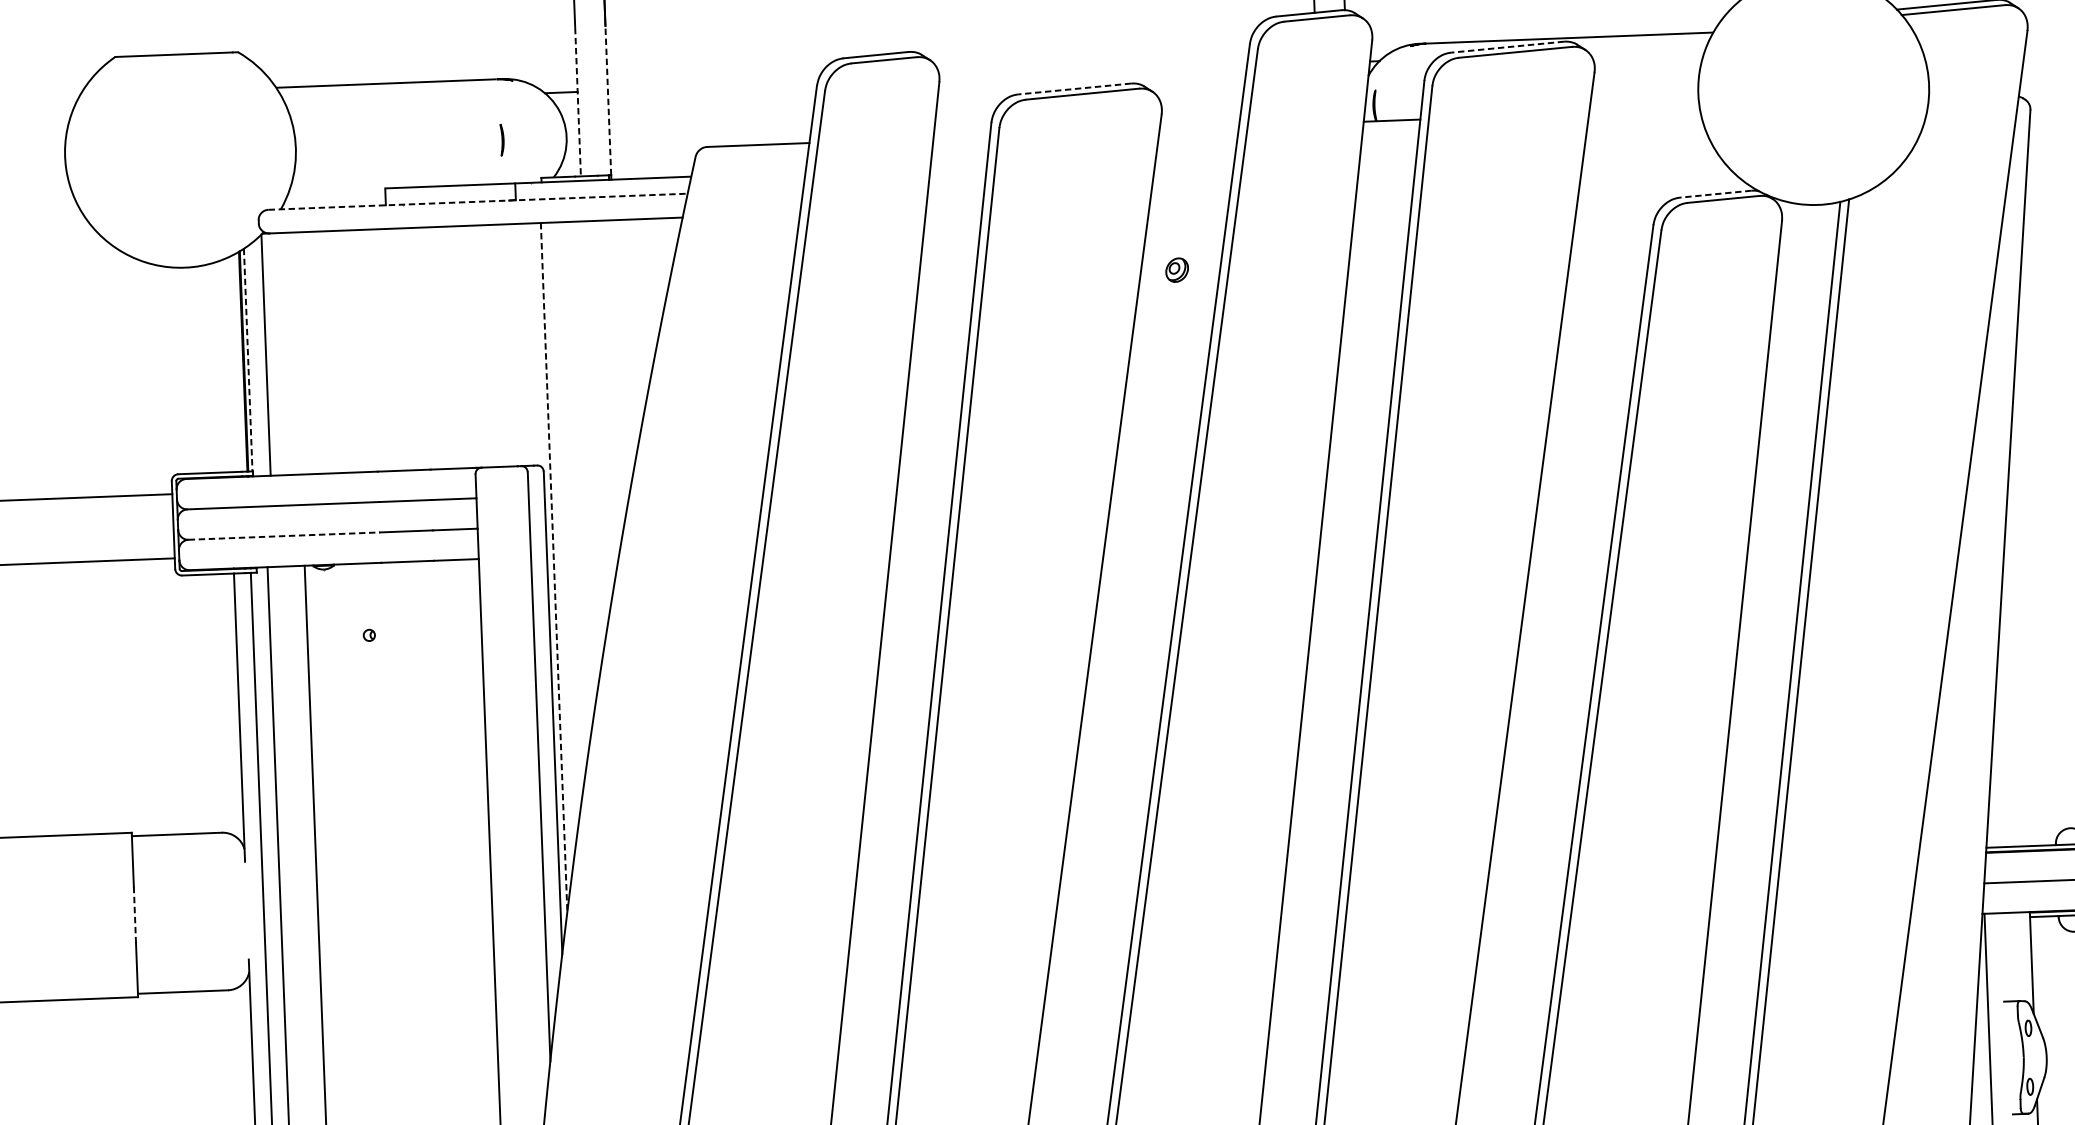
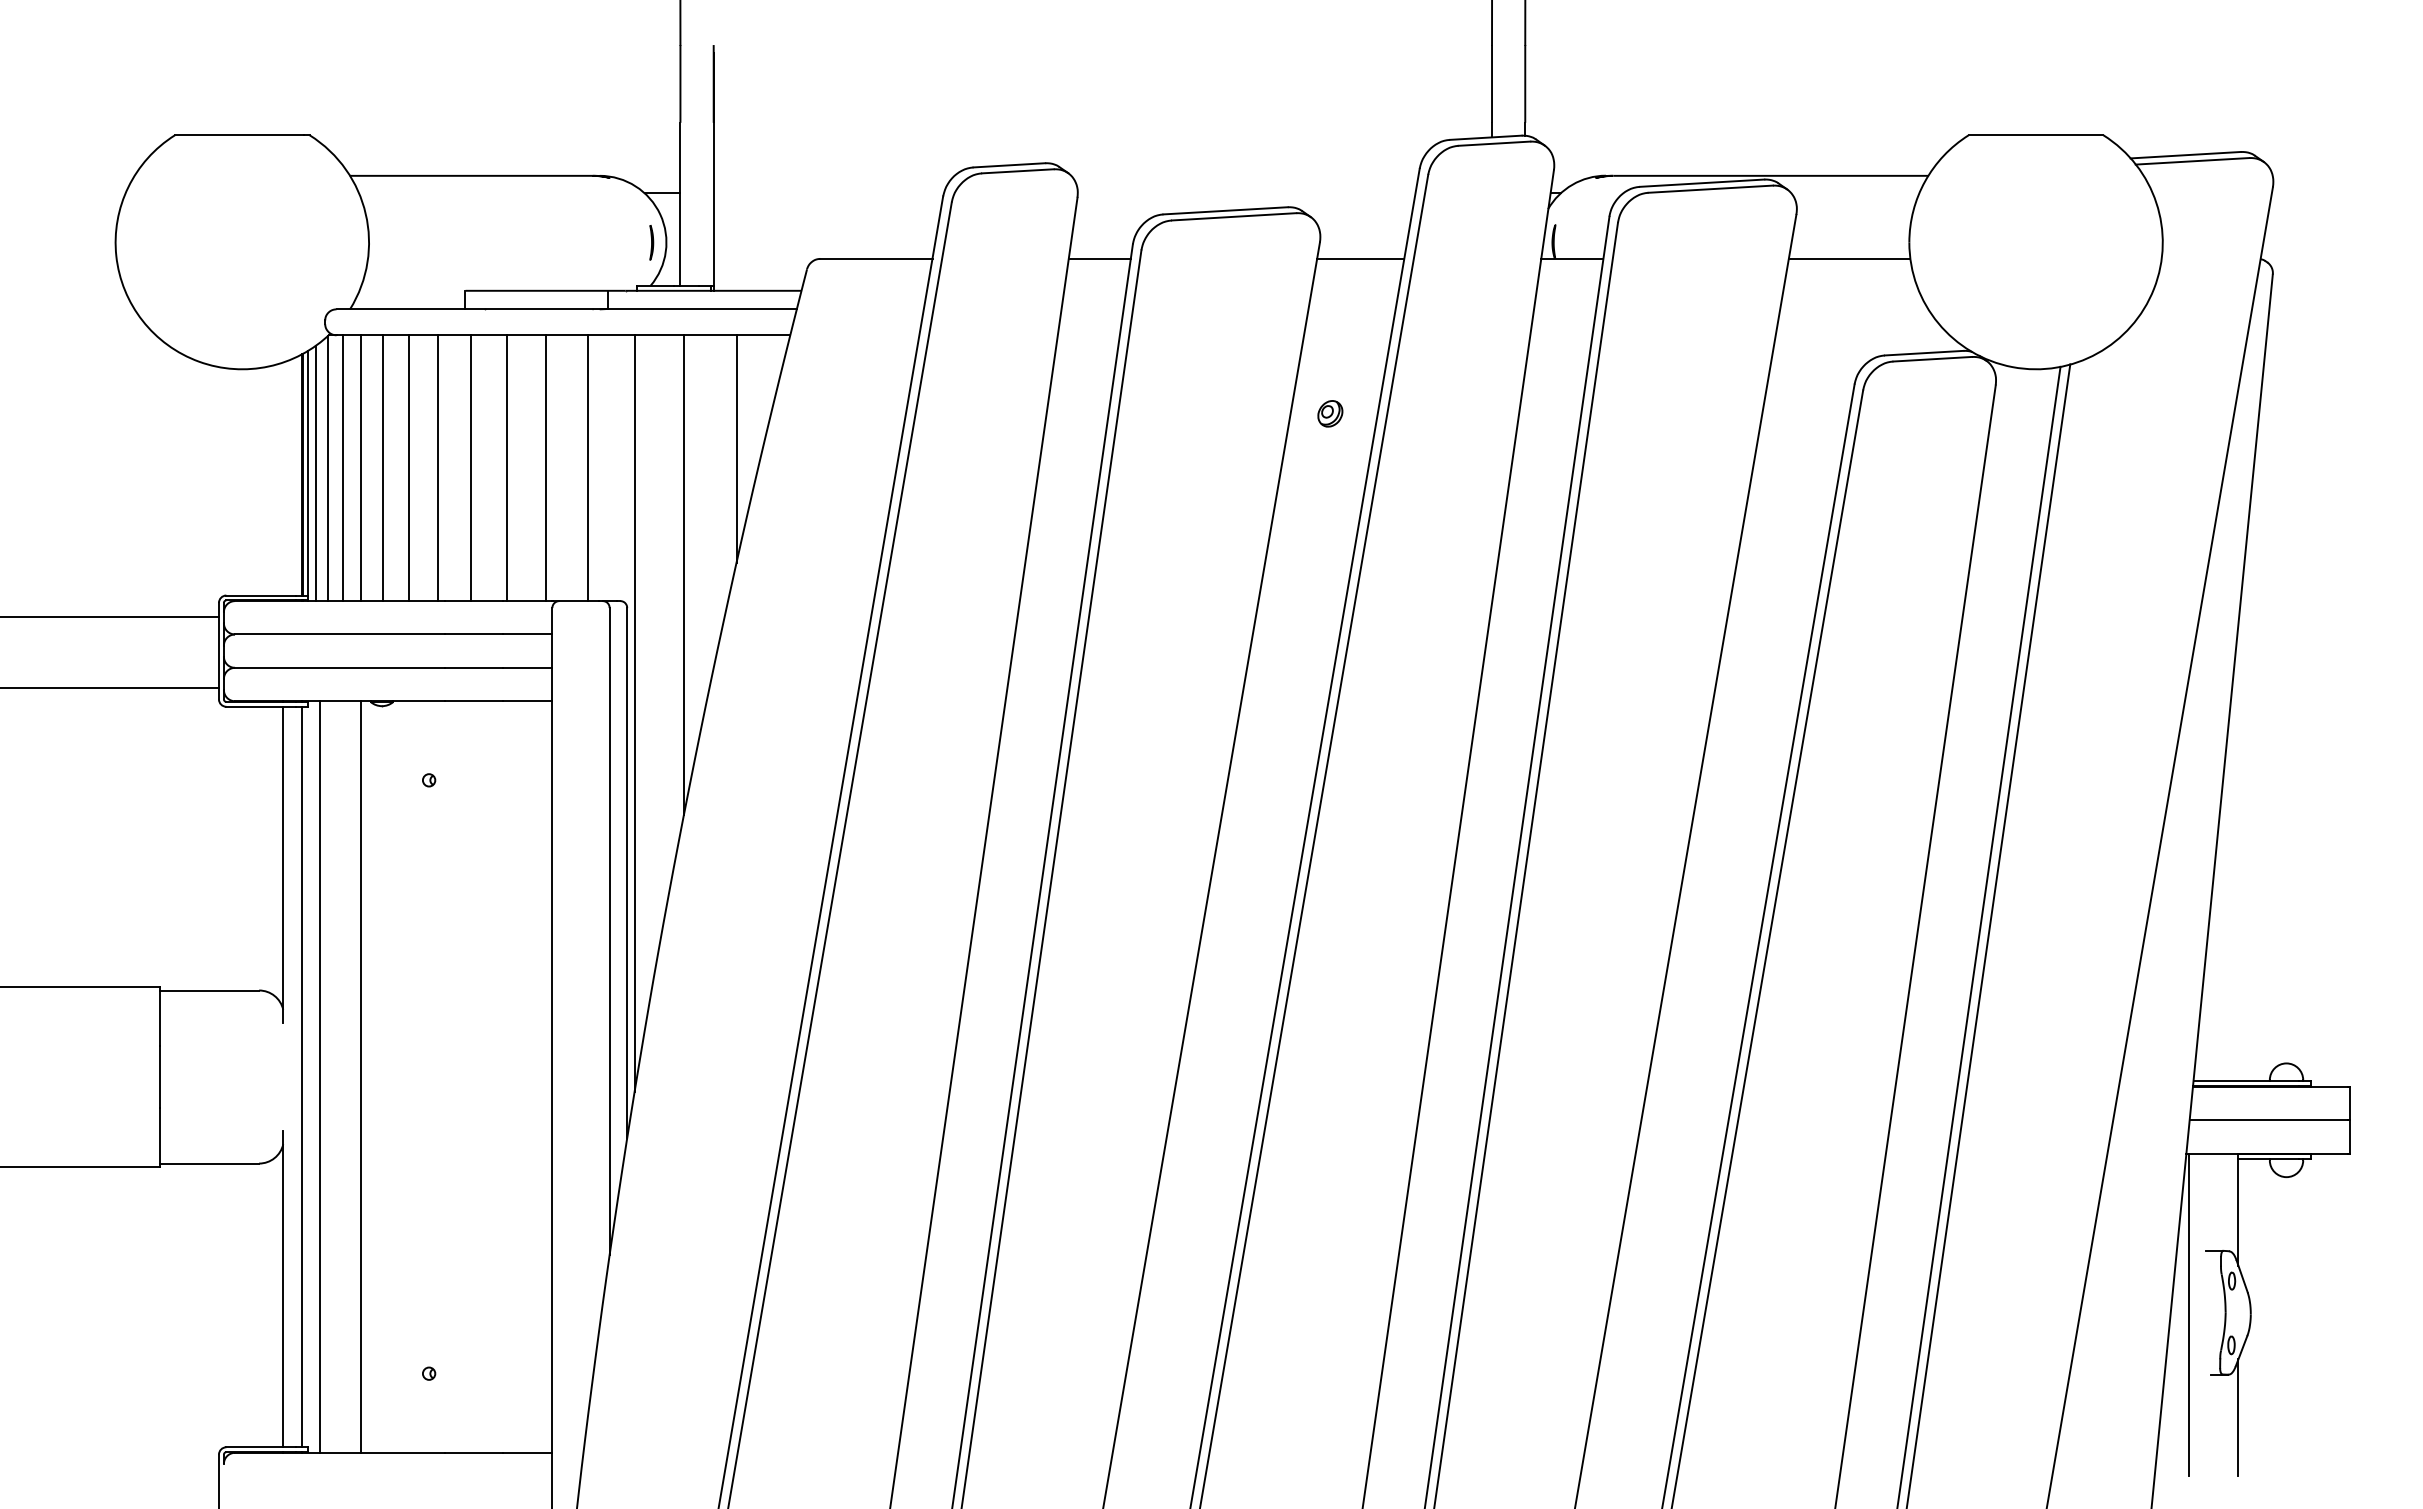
line: (1507, 47) -> (1701, 183), dashed -> solid
line: (1074, 88) -> (1225, 210), dashed -> solid
line: (608, 101) -> (713, 204), dashed -> solid
line: (578, 102) -> (680, 204), dashed -> solid
line: (1644, 110) -> (1849, 258), added
line: (1199, 127) -> (1360, 258), added
line: (961, 136) -> (1099, 258), added
part: (502, 139) -> (651, 242), moved
line: (1715, 194) -> (1923, 353), dashed -> solid
line: (478, 201) -> (567, 309), dashed -> solid
line: (637, 322) -> (736, 448), added
line: (503, 345) -> (588, 468), added
line: (464, 347) -> (545, 468), added
line: (428, 348) -> (506, 468), added
line: (396, 350) -> (470, 468), added
line: (367, 351) -> (438, 468), added
line: (339, 352) -> (408, 468), added
line: (296, 353) -> (361, 468), added
line: (316, 353) -> (383, 468), added
line: (279, 354) -> (342, 468), added
line: (256, 359) -> (316, 473), added
line: (247, 360) -> (307, 473), dashed -> solid
line: (593, 440) -> (683, 575), added
line: (284, 535) -> (340, 667), dashed -> solid
line: (554, 567) -> (634, 713), dashed -> solid
line: (135, 915) -> (160, 1077), dashed -> solid

